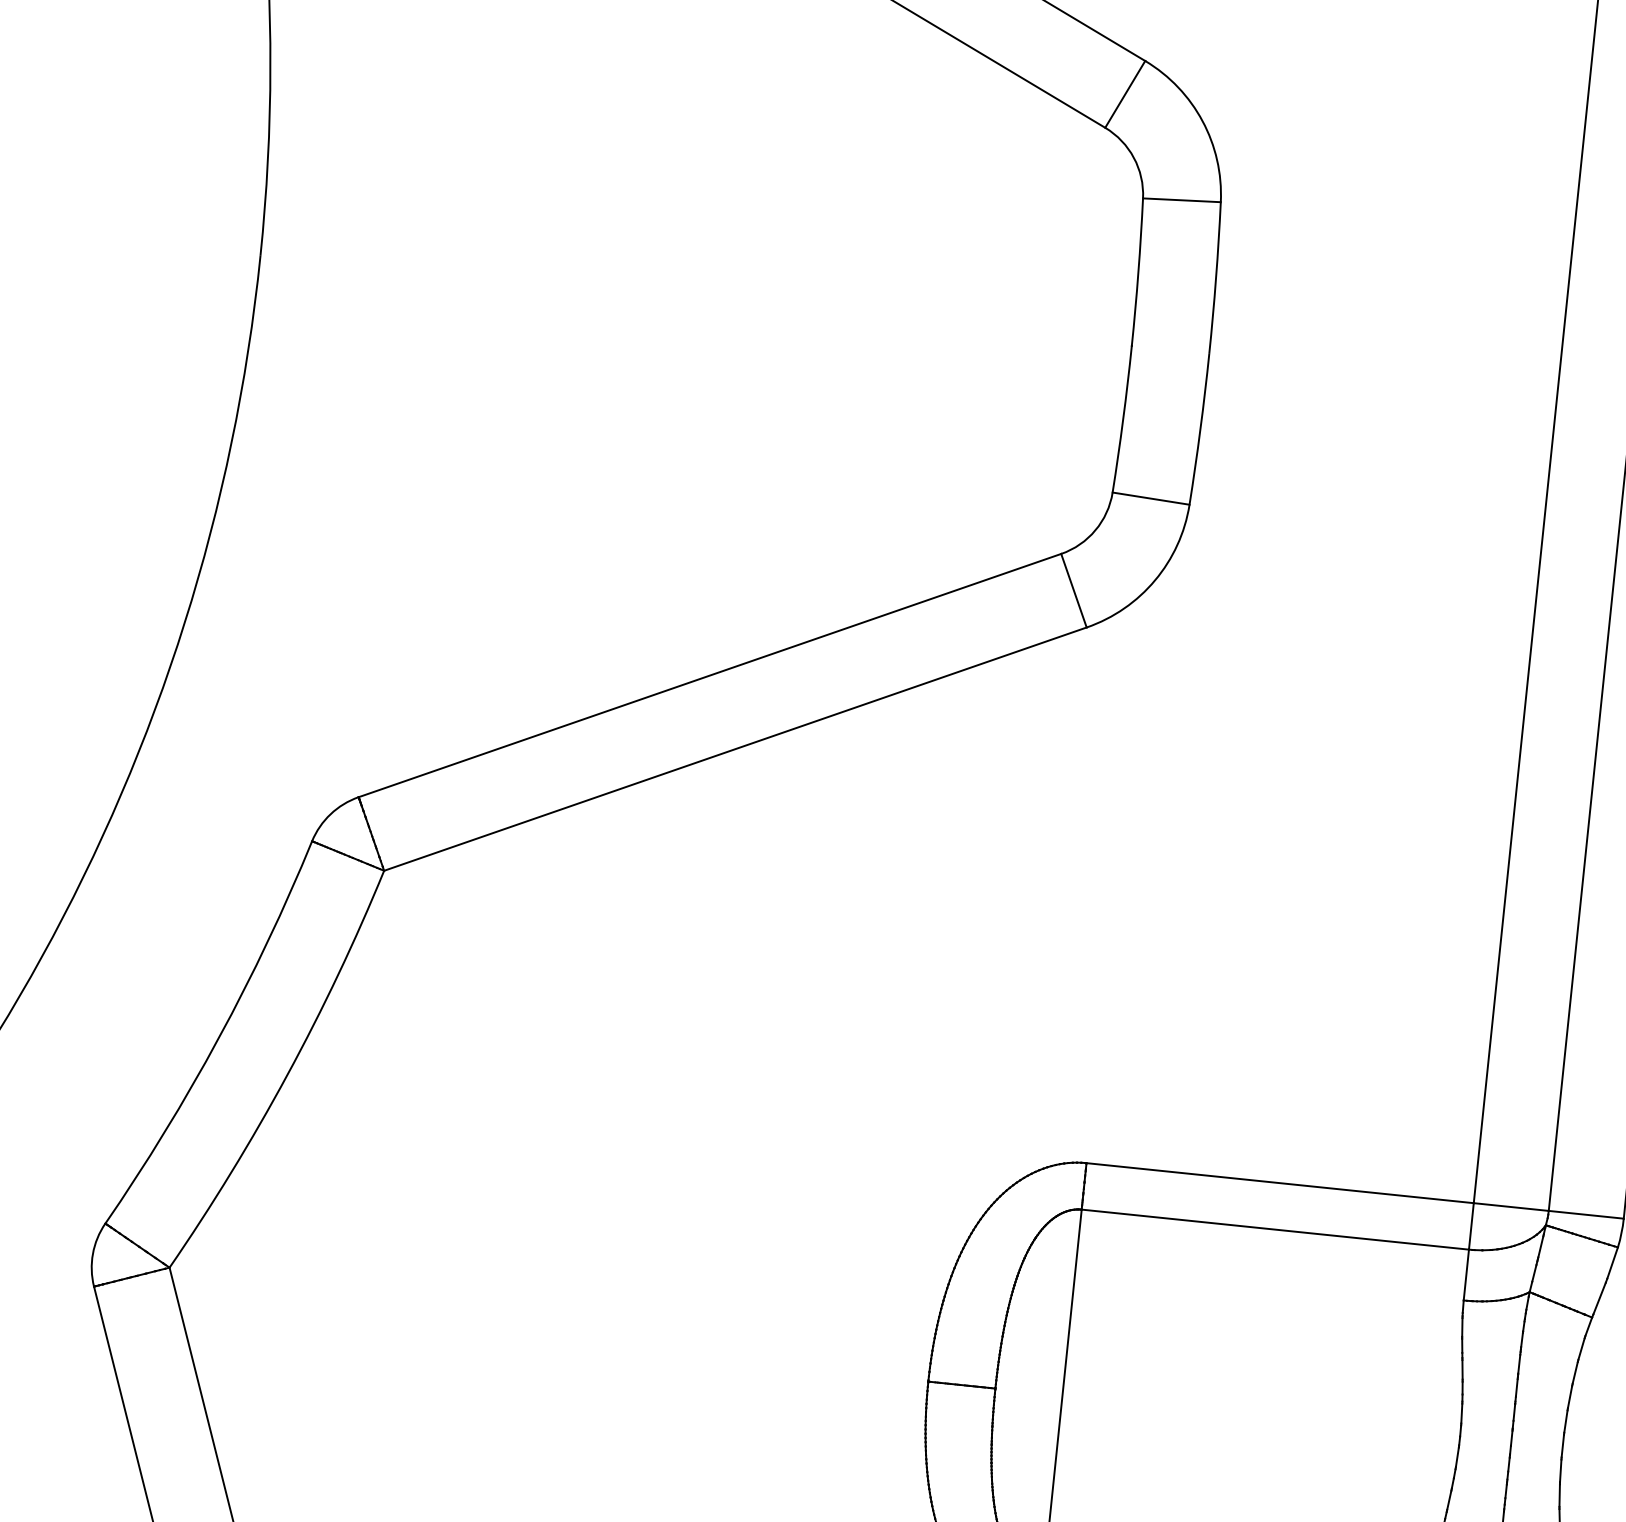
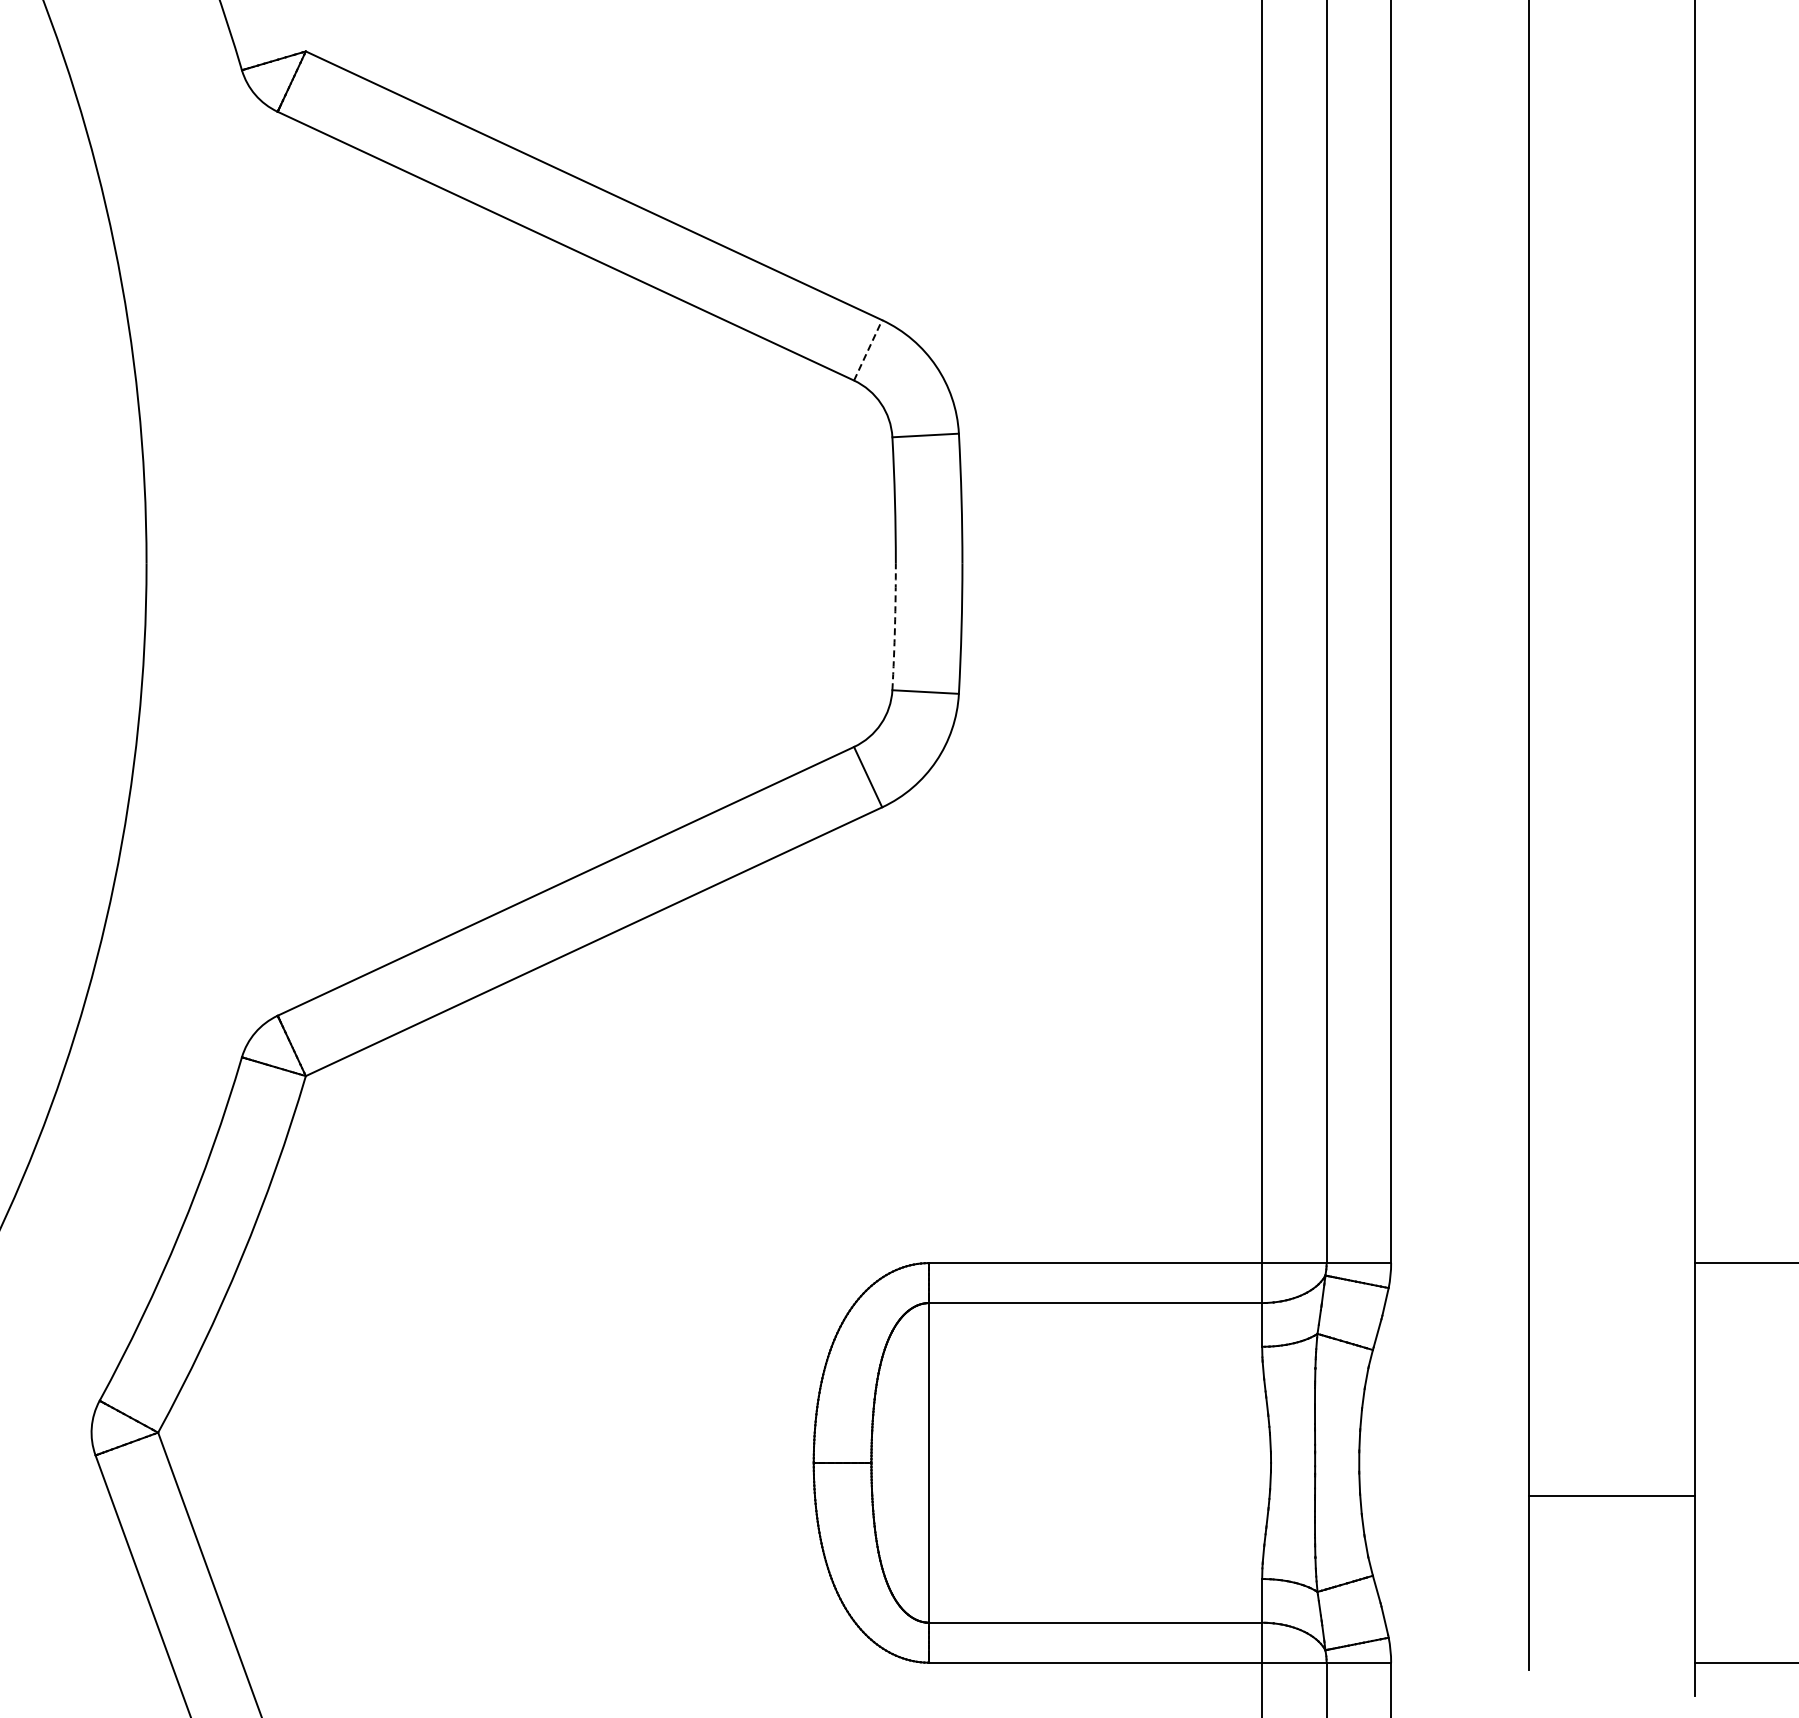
line: (1125, 93) -> (868, 349), solid -> dashed
arc: (1122, 419) -> (894, 627), solid -> dashed

